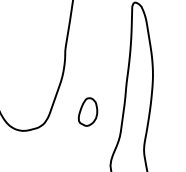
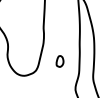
part: (87, 112) -> (59, 61), size x0.7

